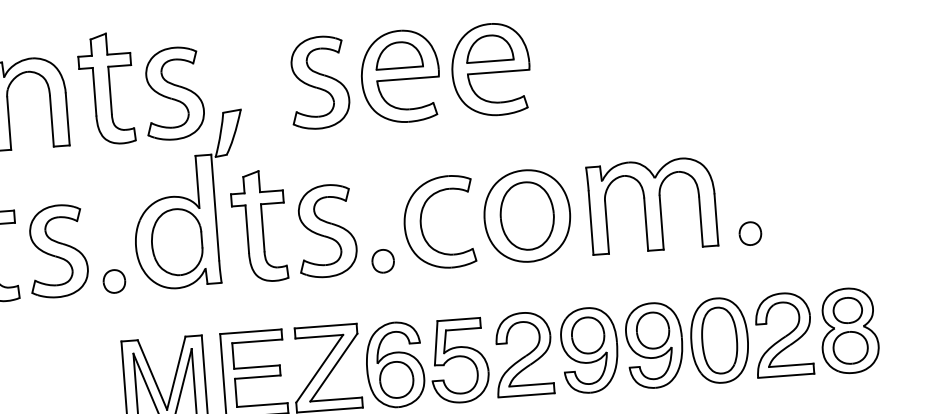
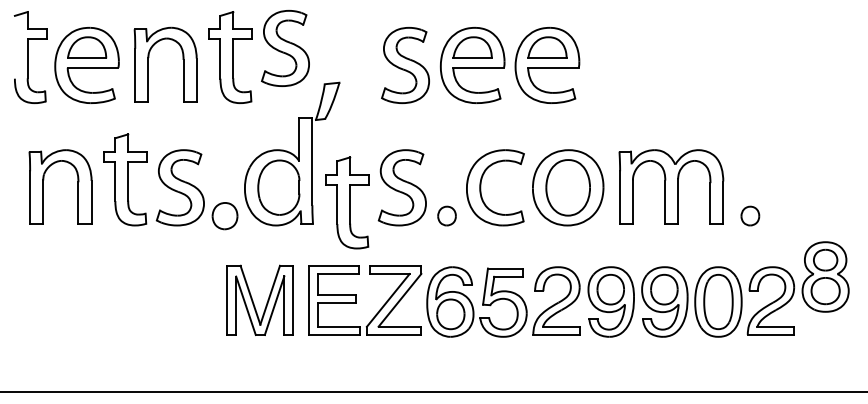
part: (173, 93) -> (285, 48), moved
part: (259, 226) -> (347, 202), moved
part: (113, 280) -> (224, 215), size x1.4
part: (849, 330) -> (825, 276), moved

